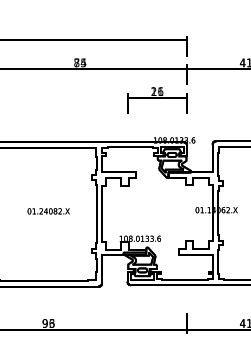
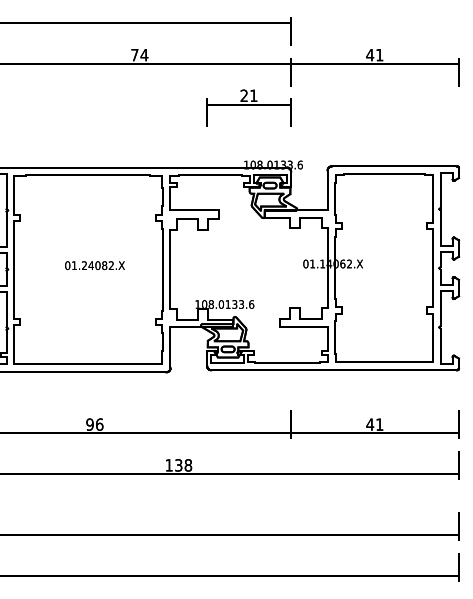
text: (80, 62) -> (139, 54), 85 -> 74
text: (156, 91) -> (248, 95), 16 -> 21
text: (51, 323) -> (99, 424), 93 -> 96

